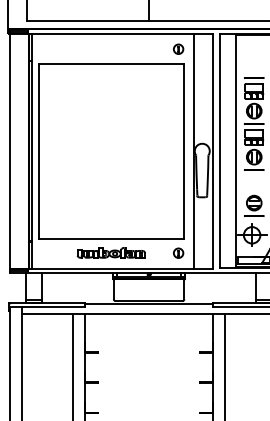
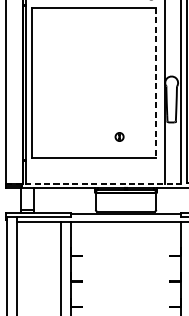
line: (183, 151) -> (155, 83), solid -> dashed
part: (110, 252) -> (92, 169), removed
part: (178, 252) -> (119, 136), moved
line: (111, 268) -> (93, 183), solid -> dashed

